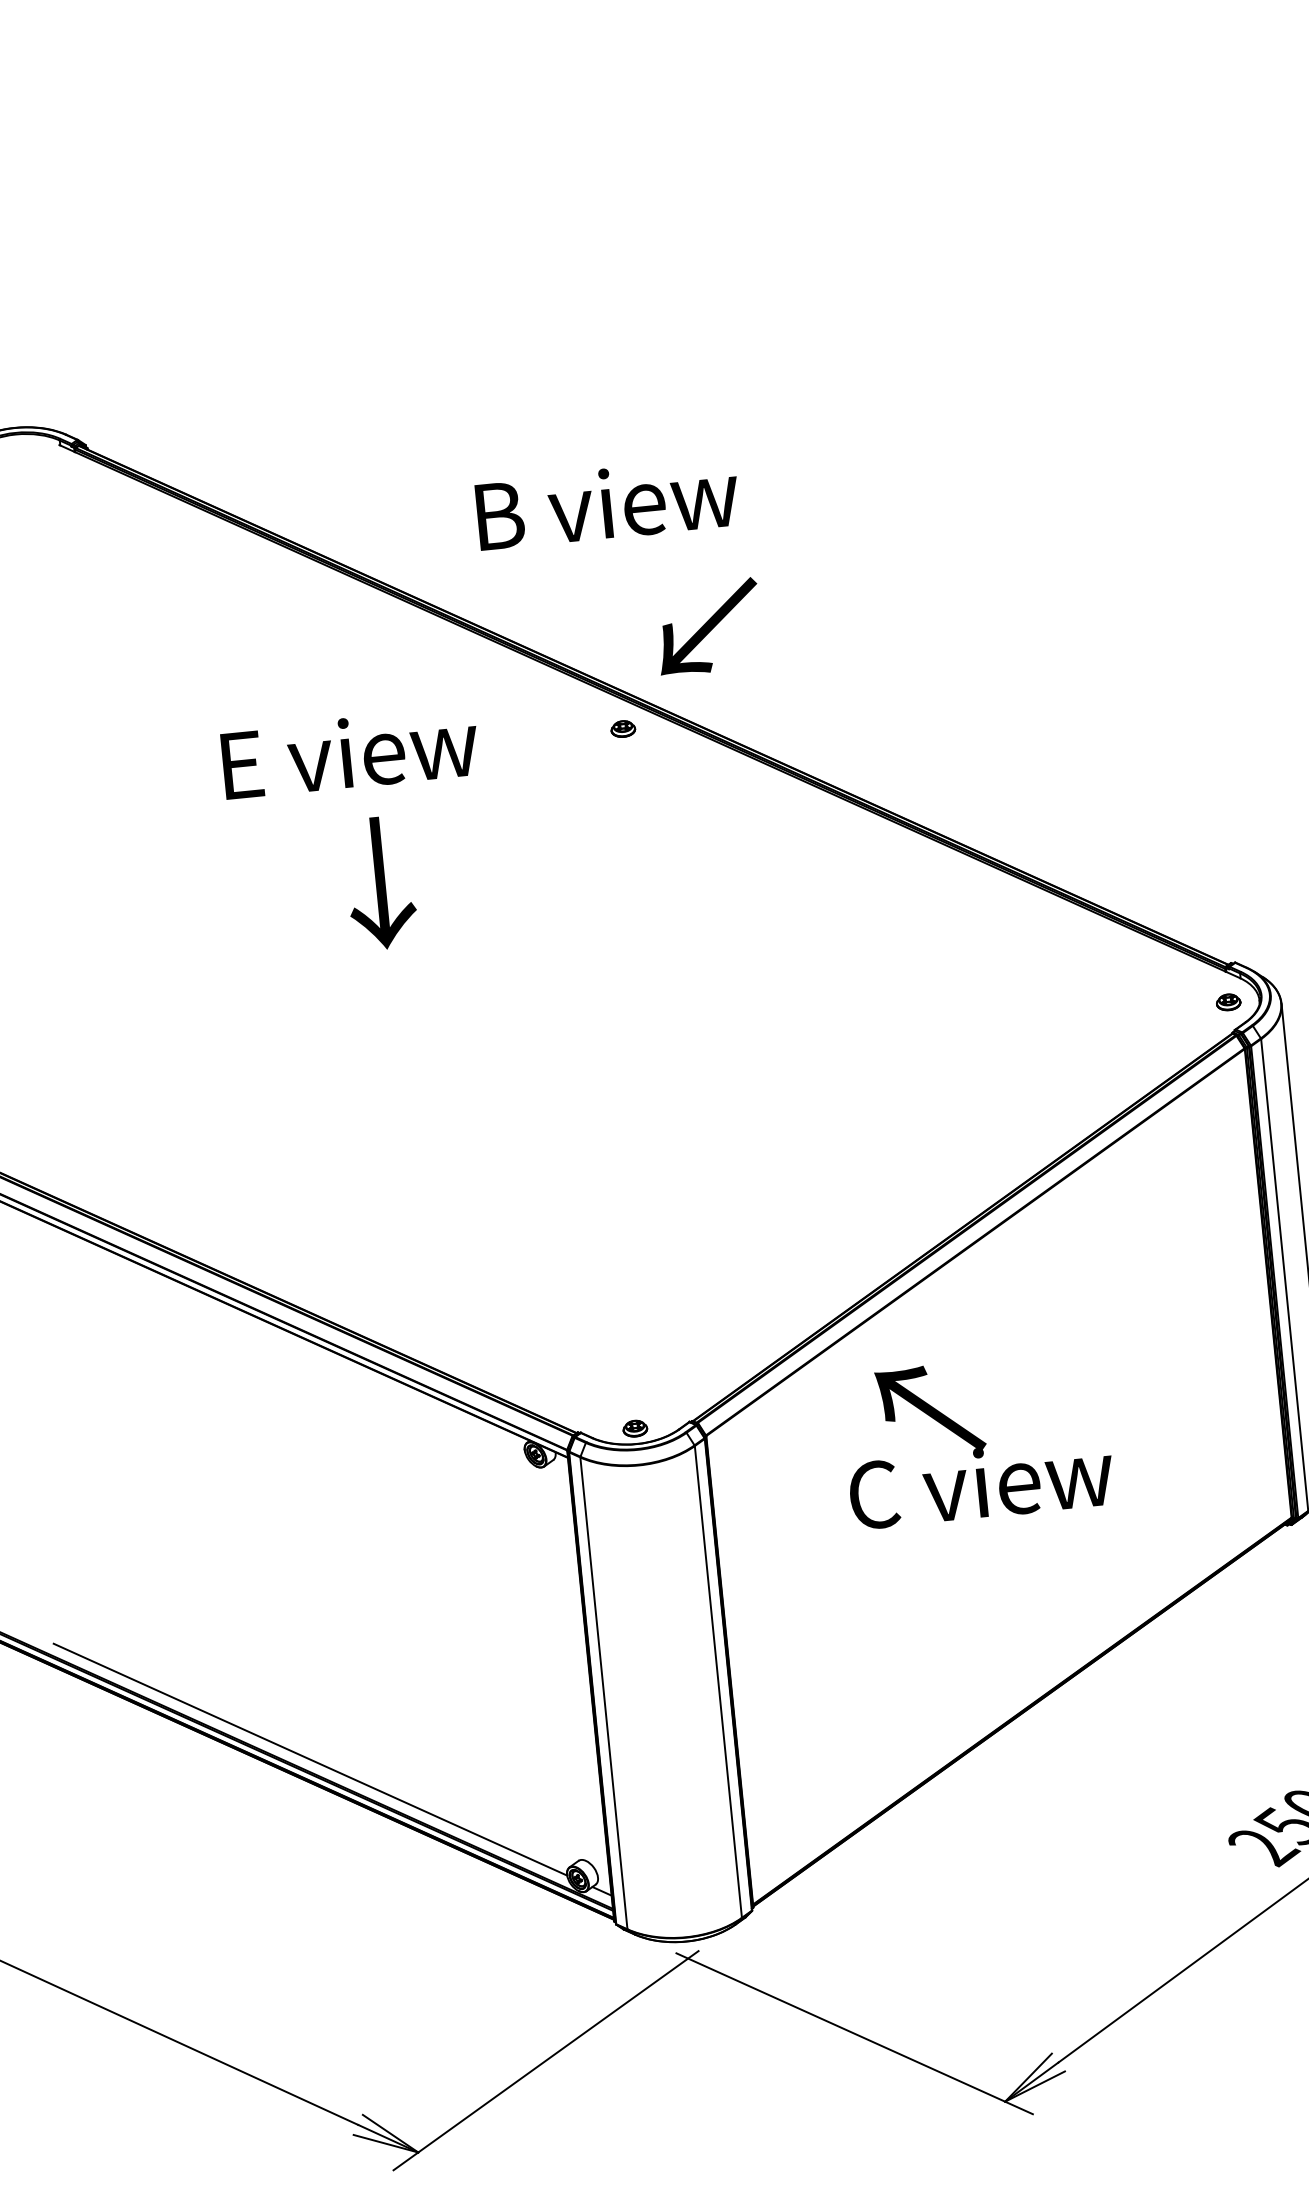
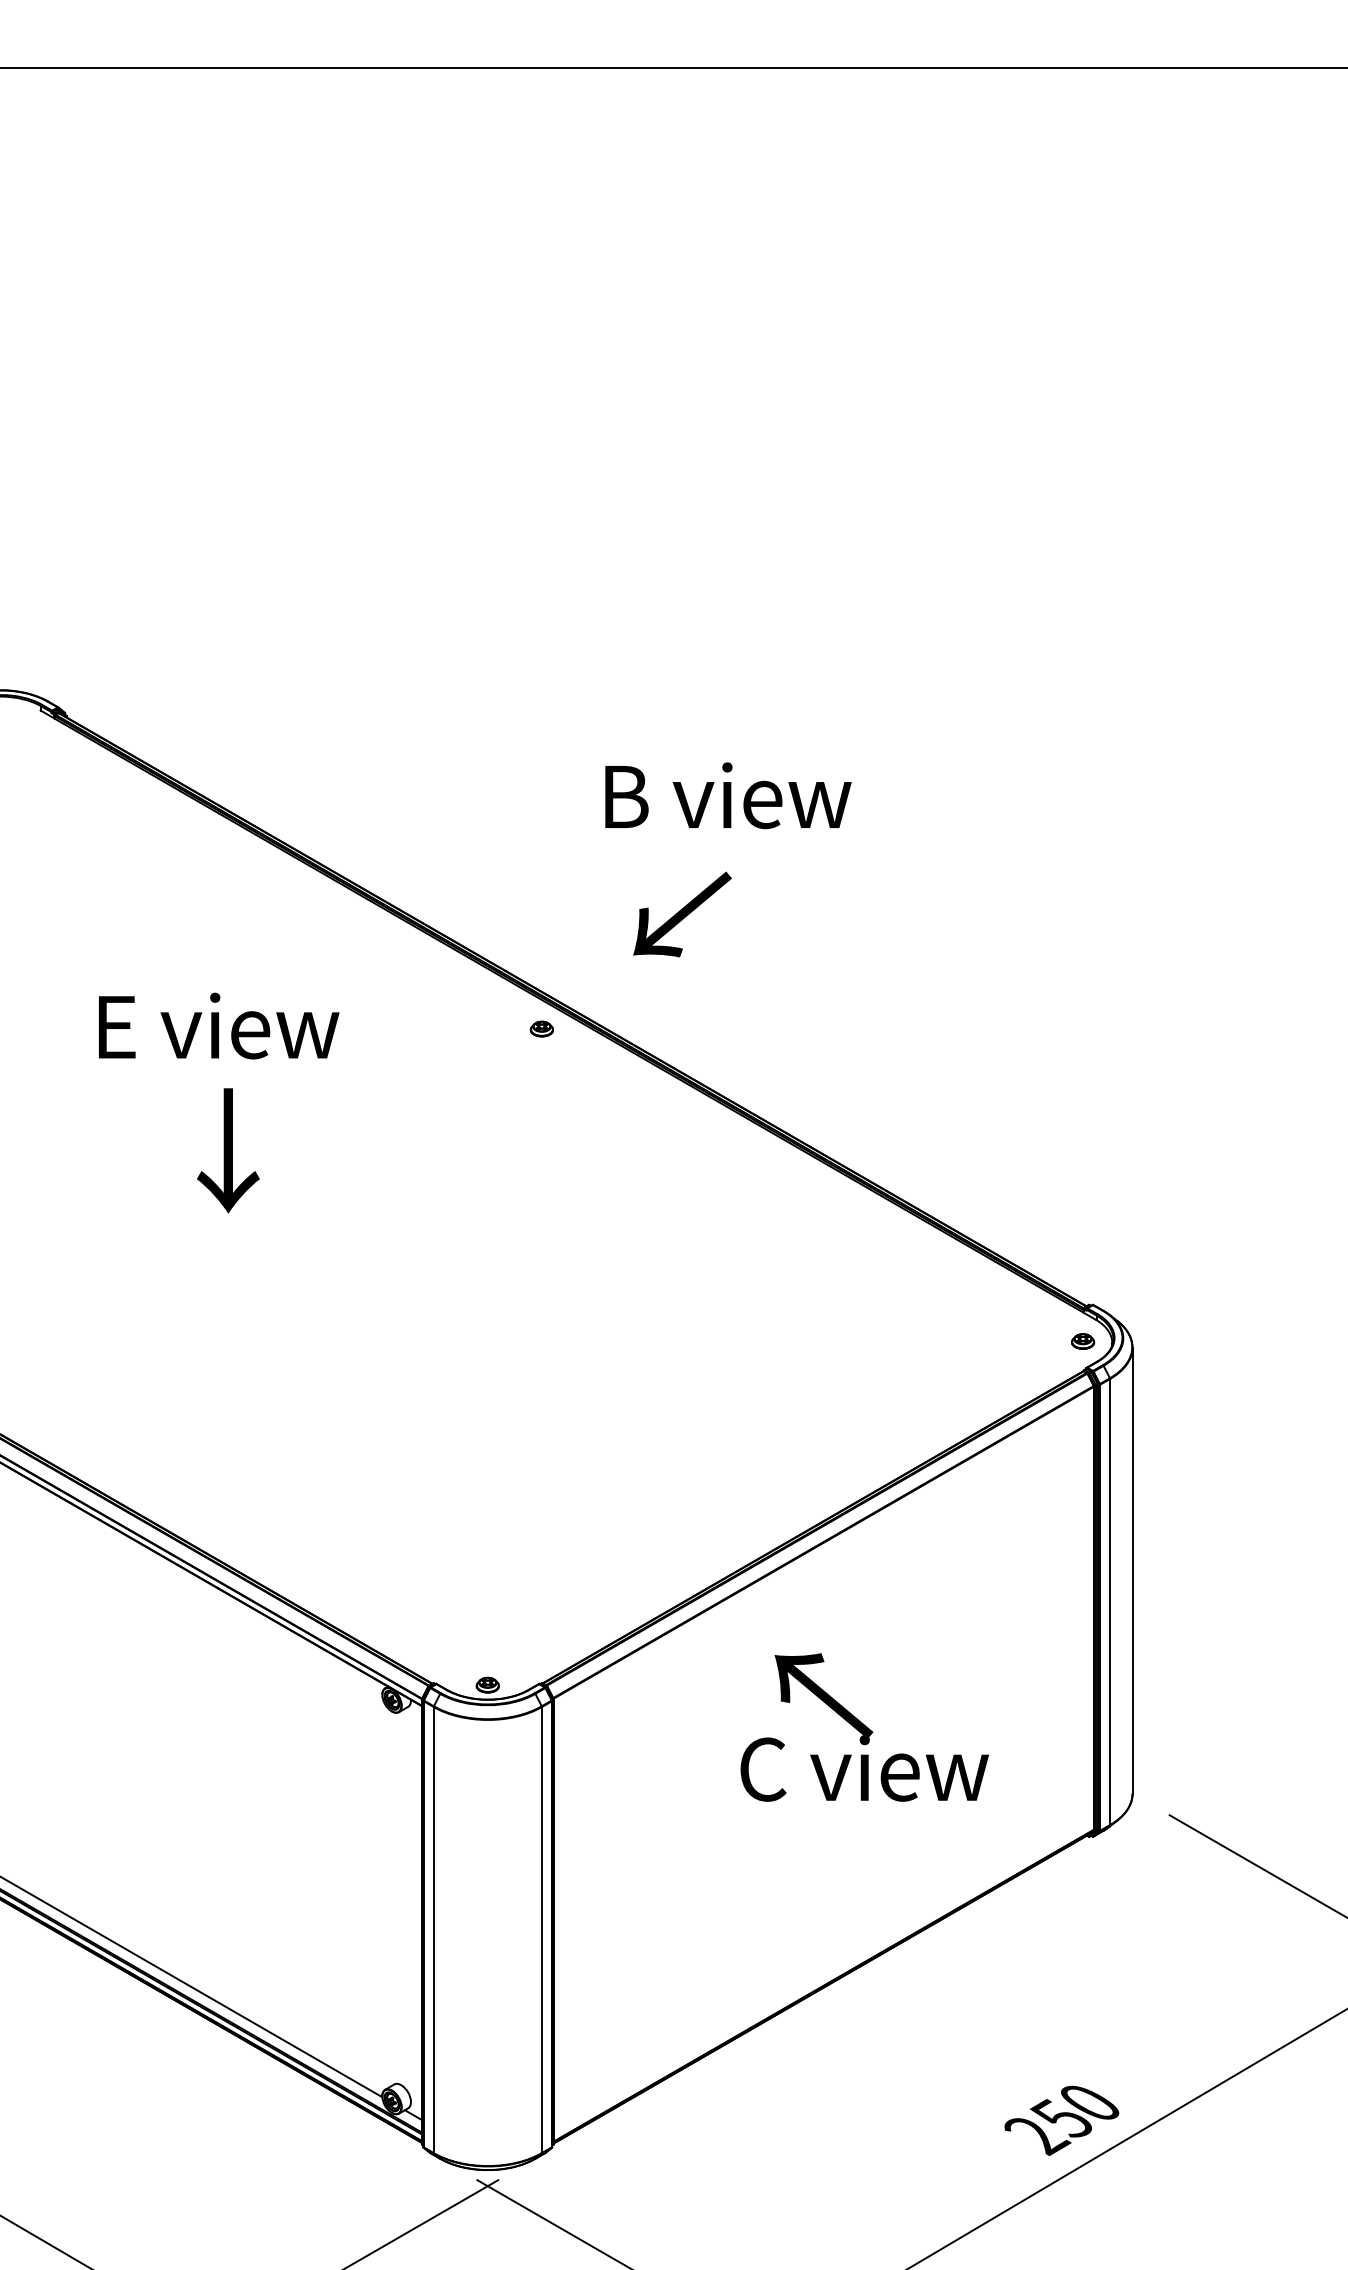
text: (607, 503) -> (728, 795), moved
text: (708, 626) -> (682, 914), moved
text: (350, 752) -> (219, 1025), moved
text: (380, 882) -> (228, 1150), moved
text: (976, 1439) -> (864, 1727), moved

